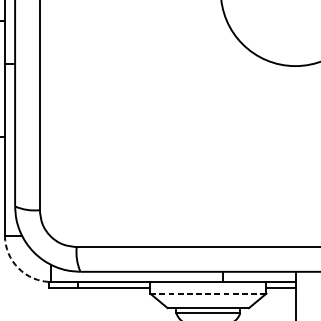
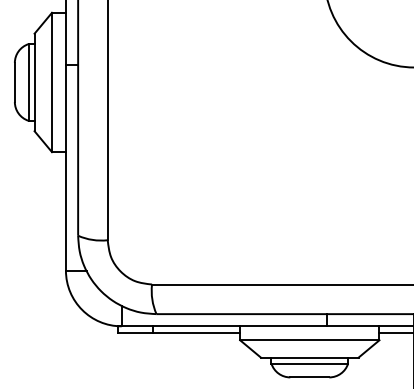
arc: (18, 268) -> (82, 310), dashed -> solid
line: (208, 293) -> (309, 340), dashed -> solid

